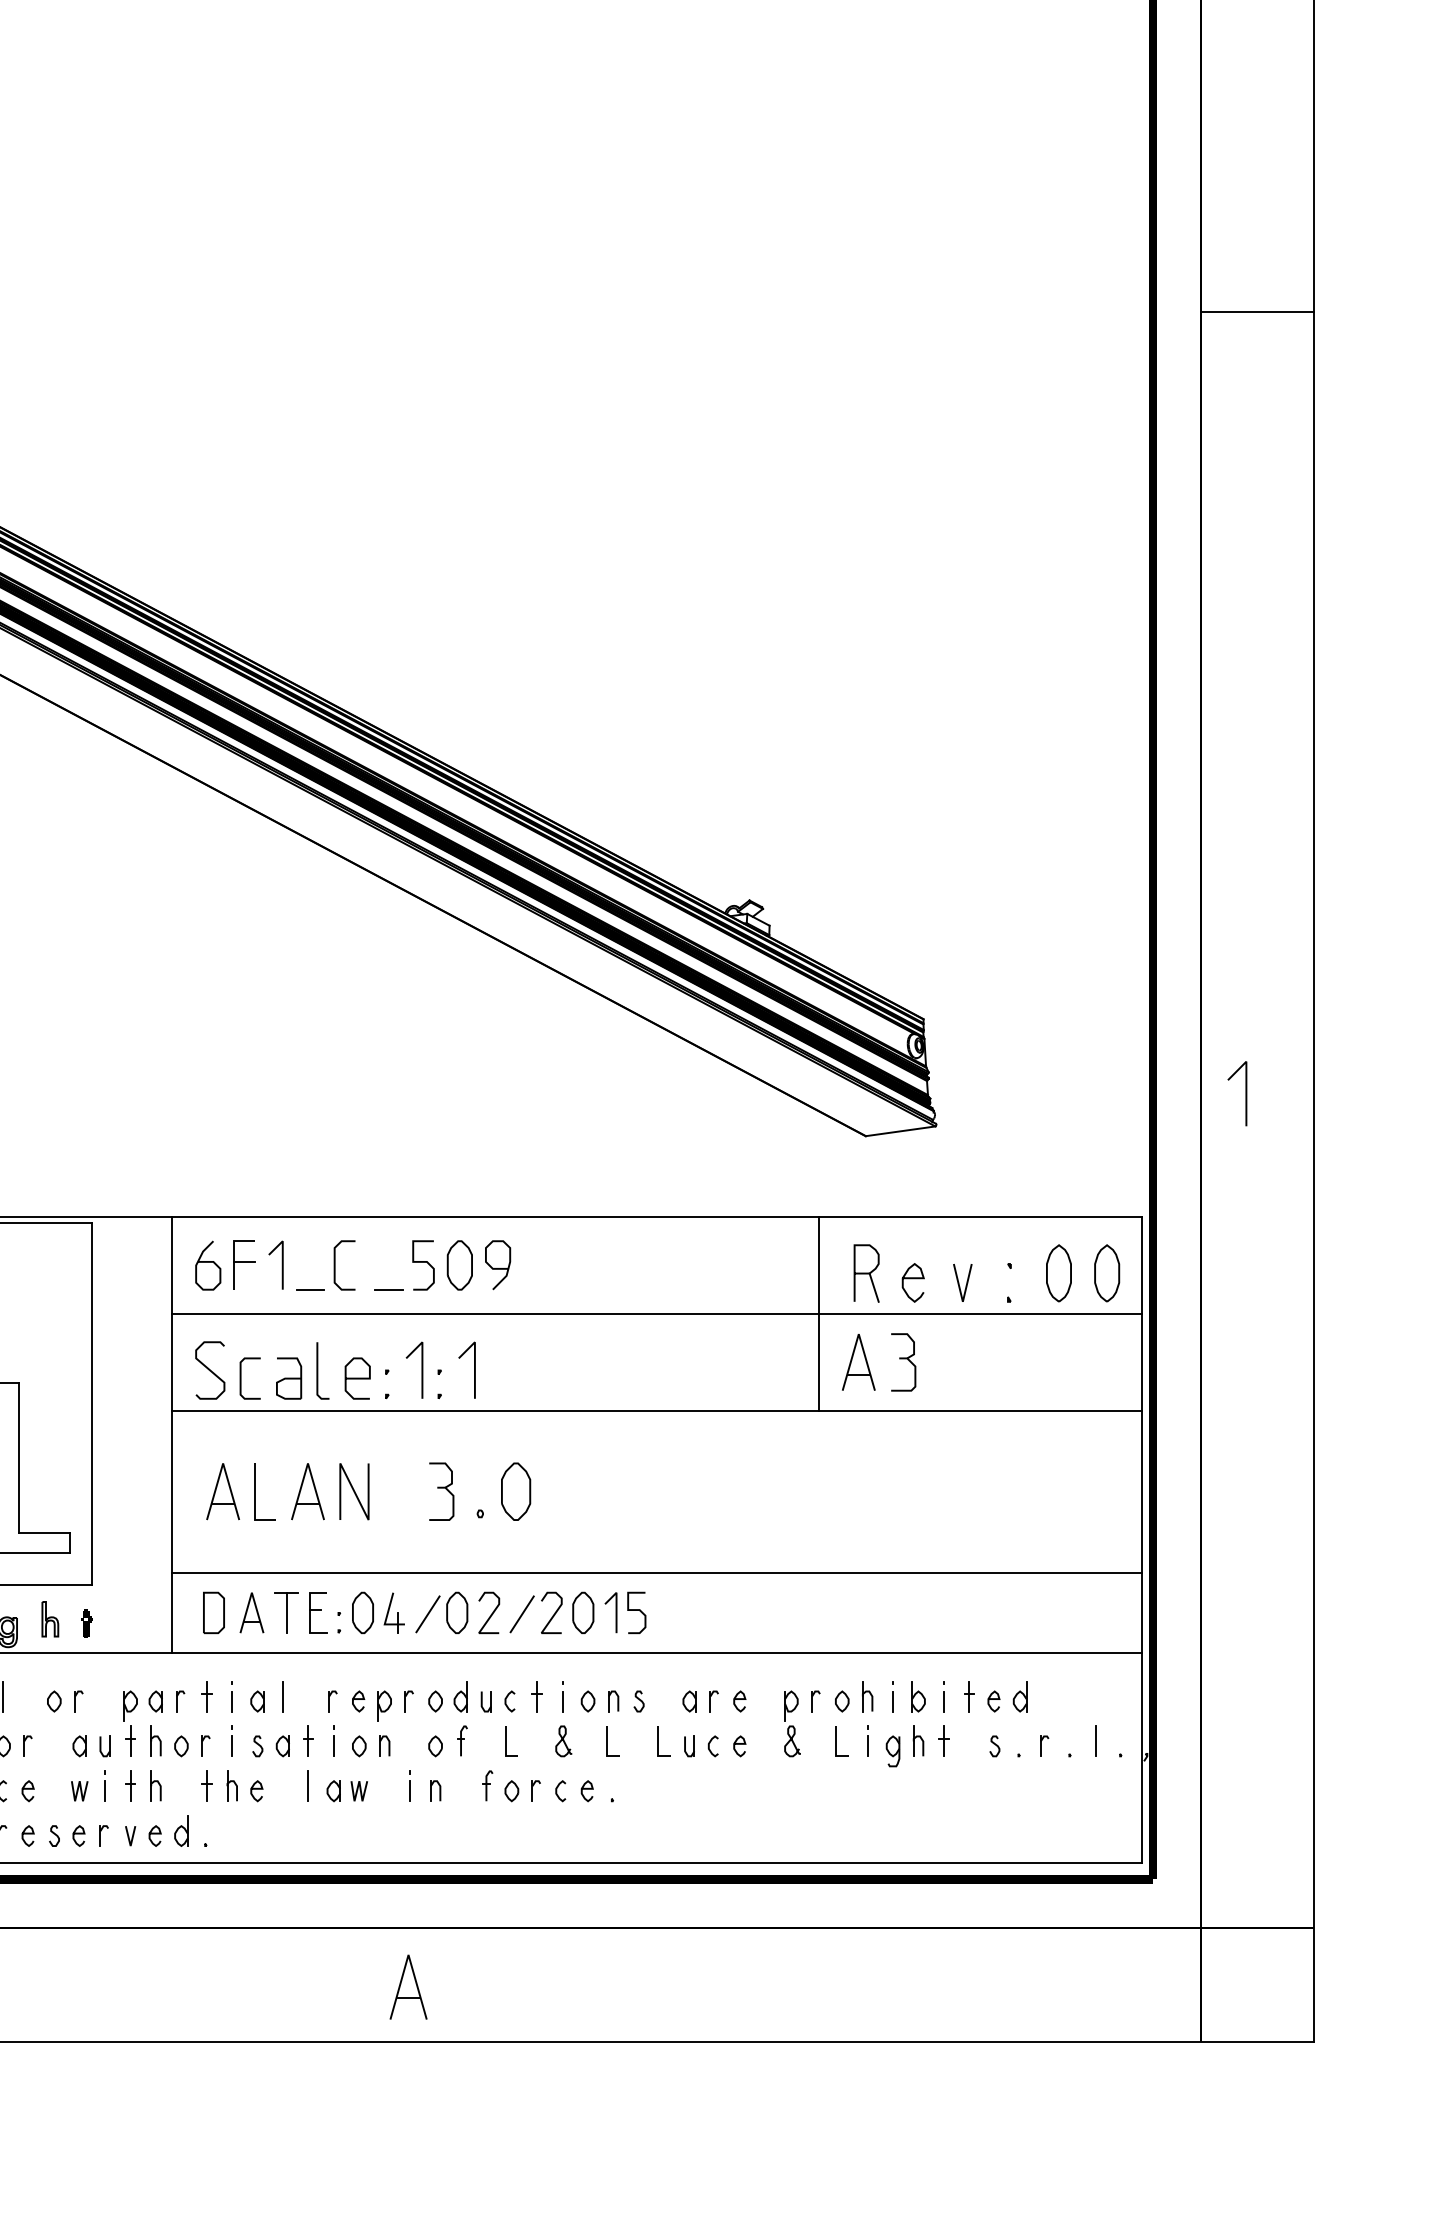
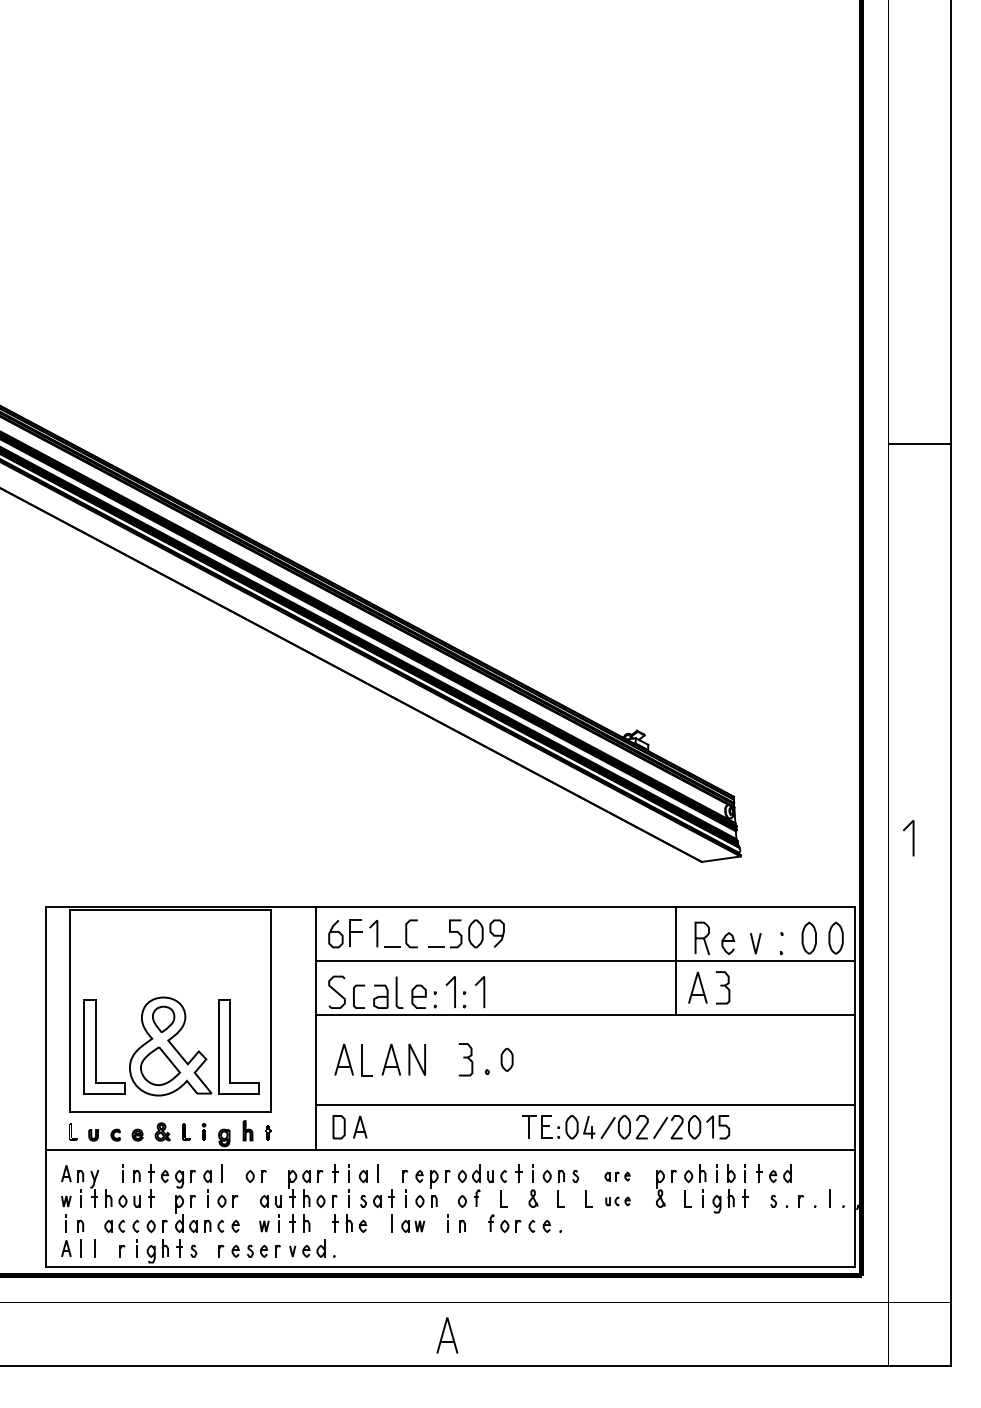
line: (1257, 312) -> (919, 444), moved
part: (514, 1491) -> (506, 1059), size x0.7
part: (460, 1613) -> (626, 1127), moved
part: (714, 1701) -> (617, 1176), size x0.7
part: (714, 1746) -> (617, 1201), size x0.7

